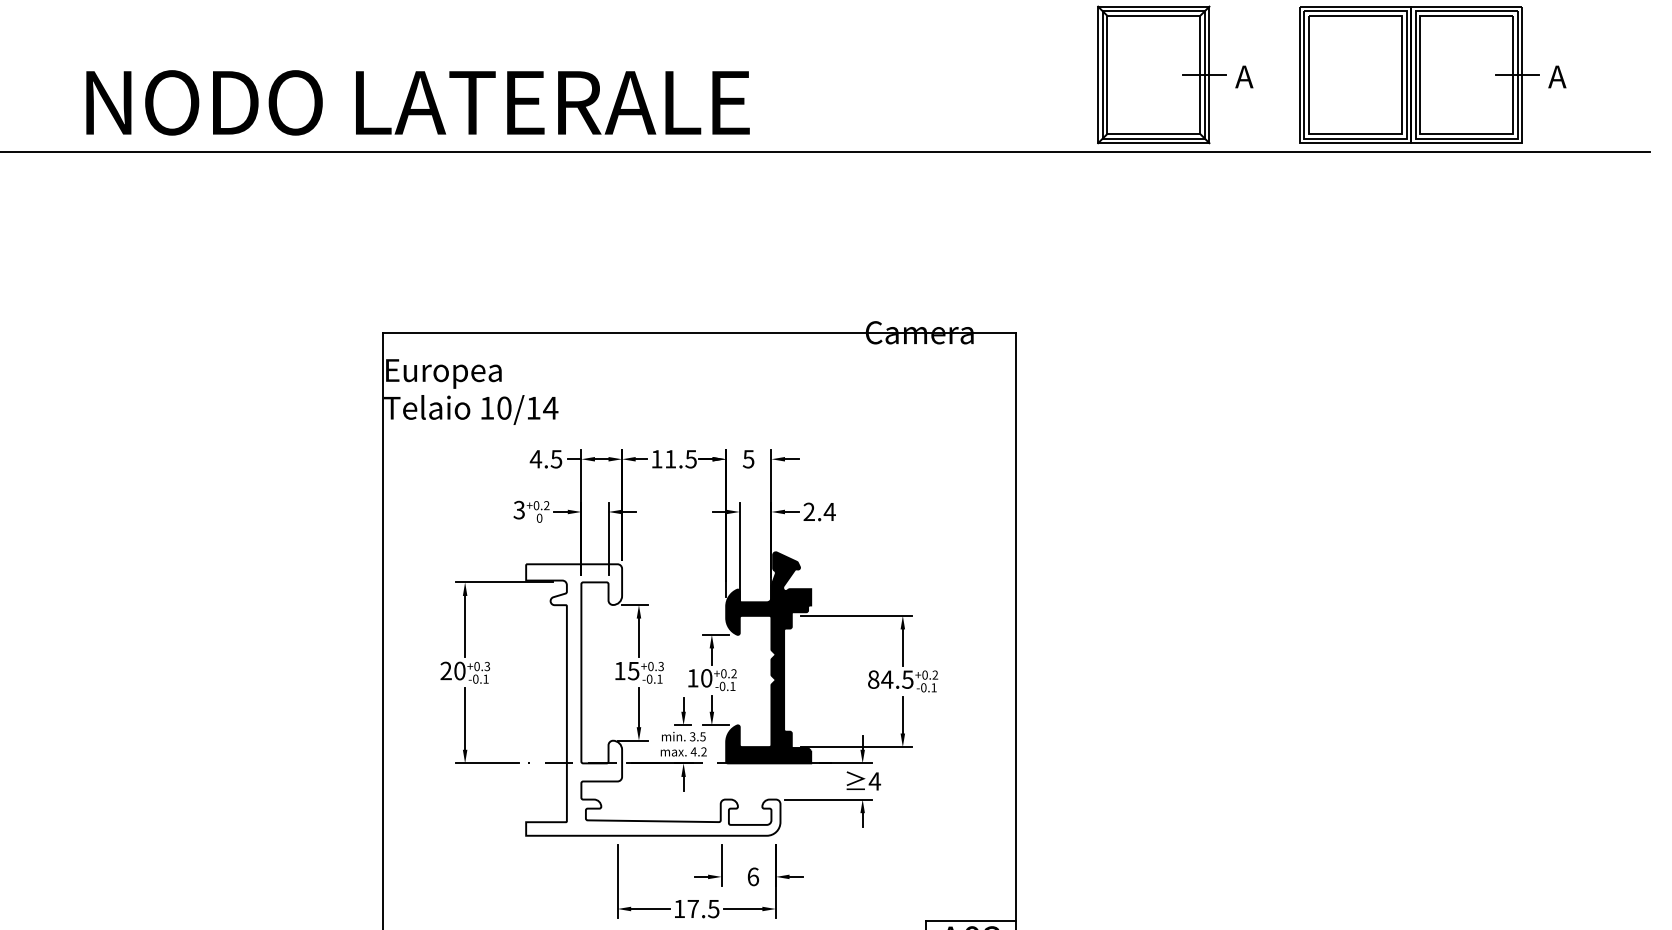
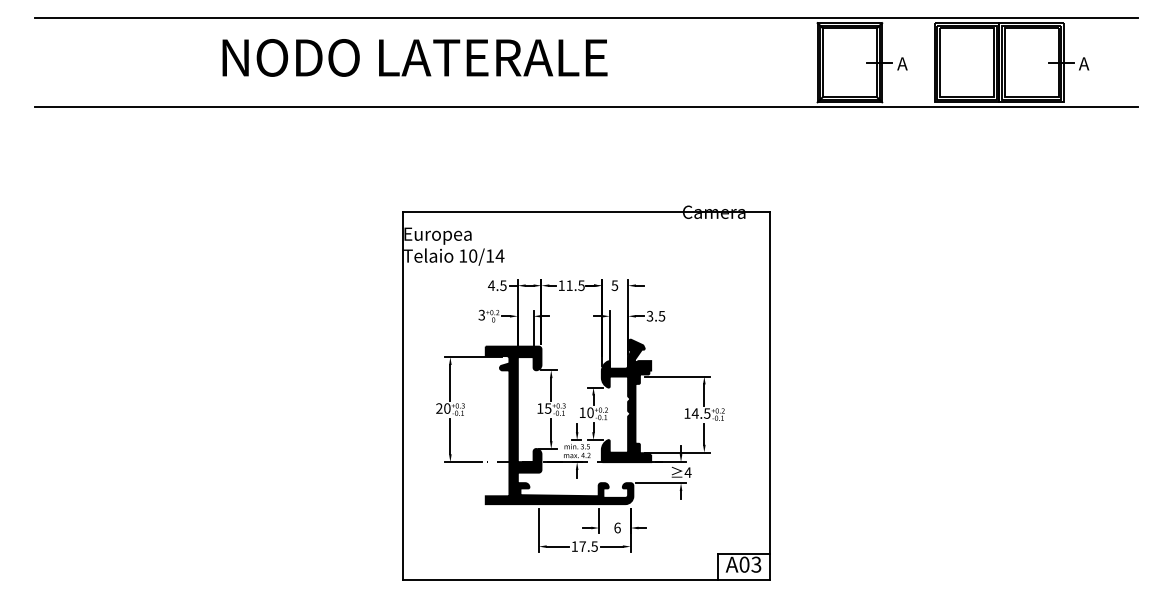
text: (417, 102) -> (414, 57), moved
text: (818, 512) -> (655, 316), 2.4 -> 3.5
text: (873, 679) -> (687, 413), 84.5 -> 14.5
fill: (653, 700) -> (559, 425), added

